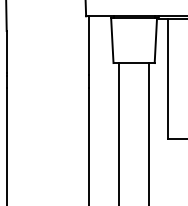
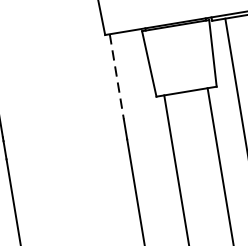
line: (89, 45) -> (117, 76), solid -> dashed

